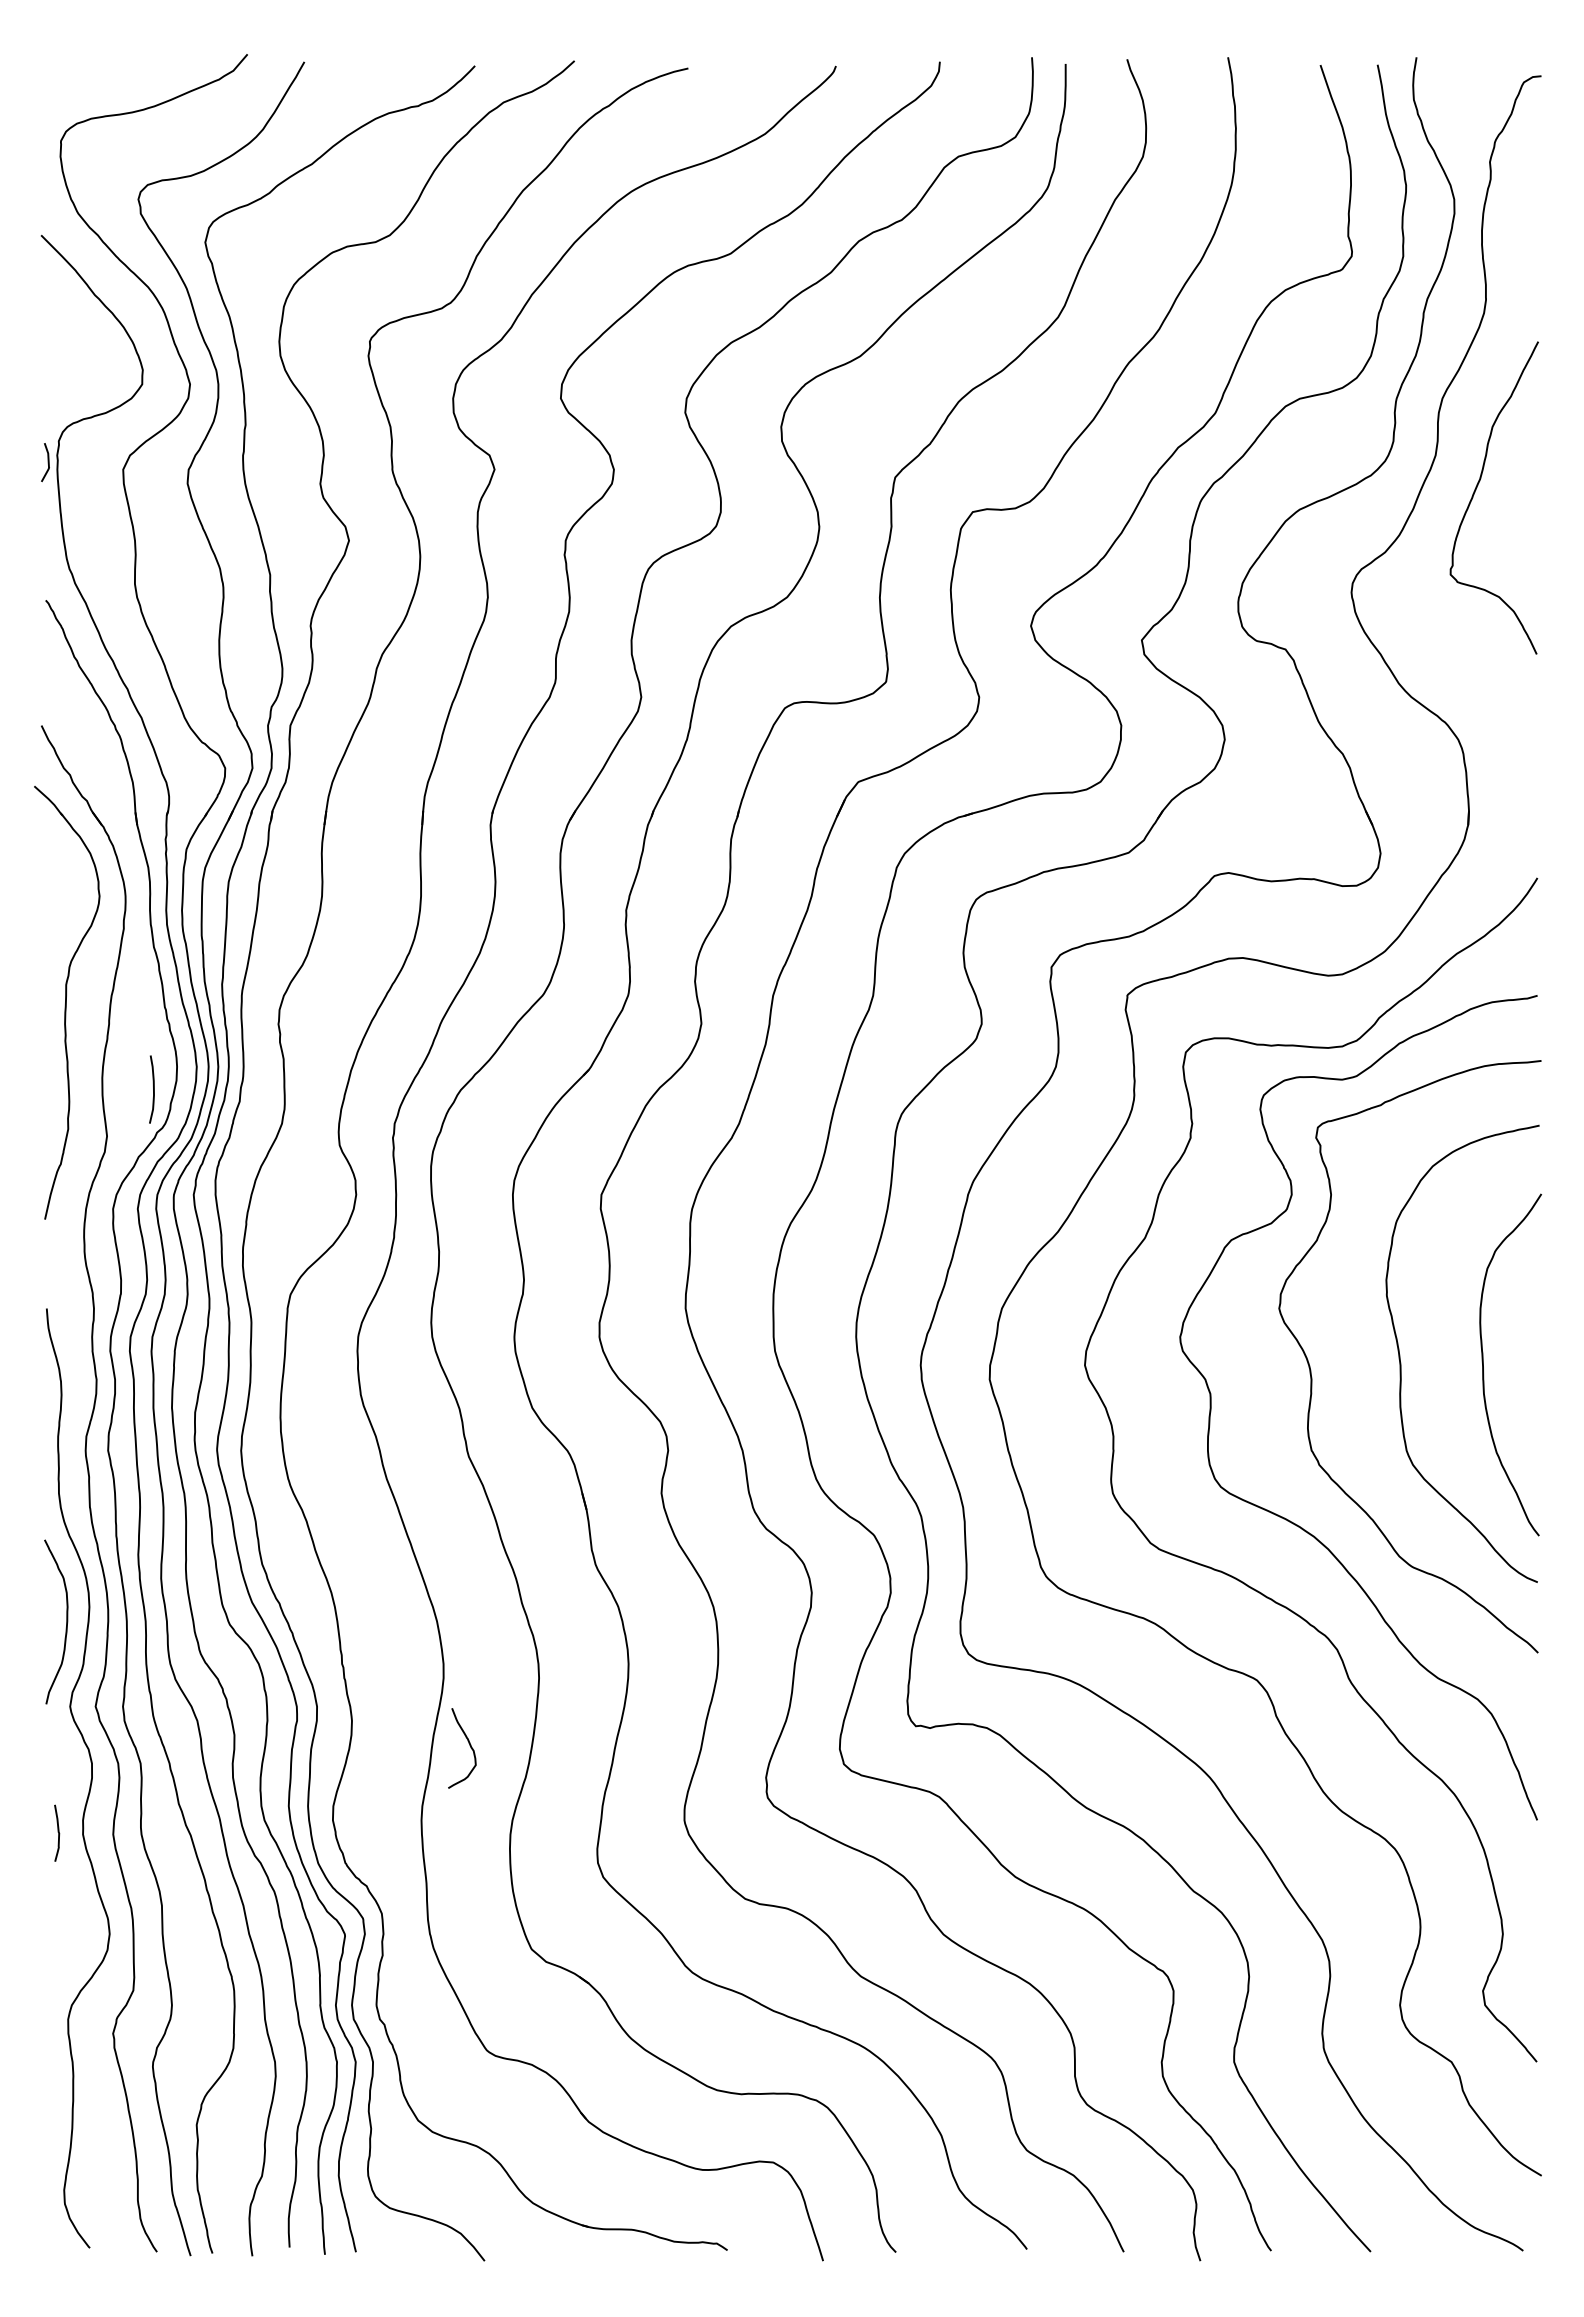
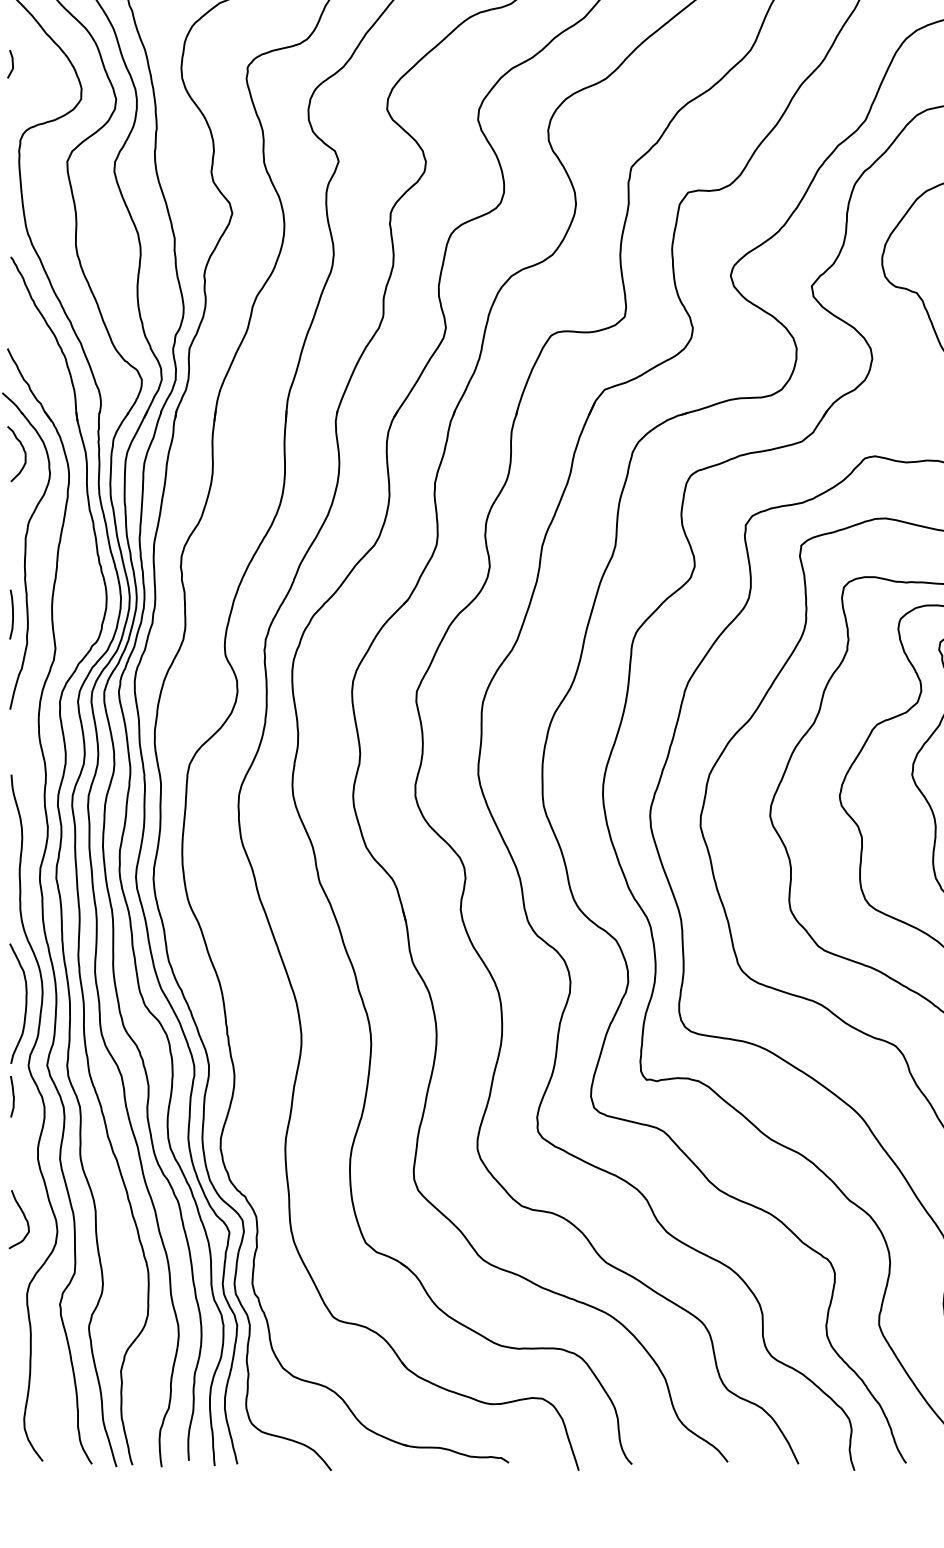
curve: (47, 462) -> (11, 64), moved
curve: (63, 865) -> (23, 450), added
curve: (153, 1089) -> (12, 614), moved
curve: (469, 1745) -> (24, 1217), moved
curve: (57, 1832) -> (12, 1096), moved

